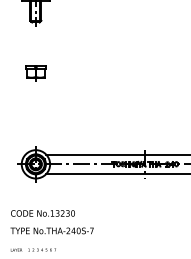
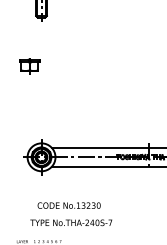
part: (35, 73) -> (29, 66), moved
text: (42, 213) -> (68, 205), moved
text: (51, 230) -> (70, 222), moved

